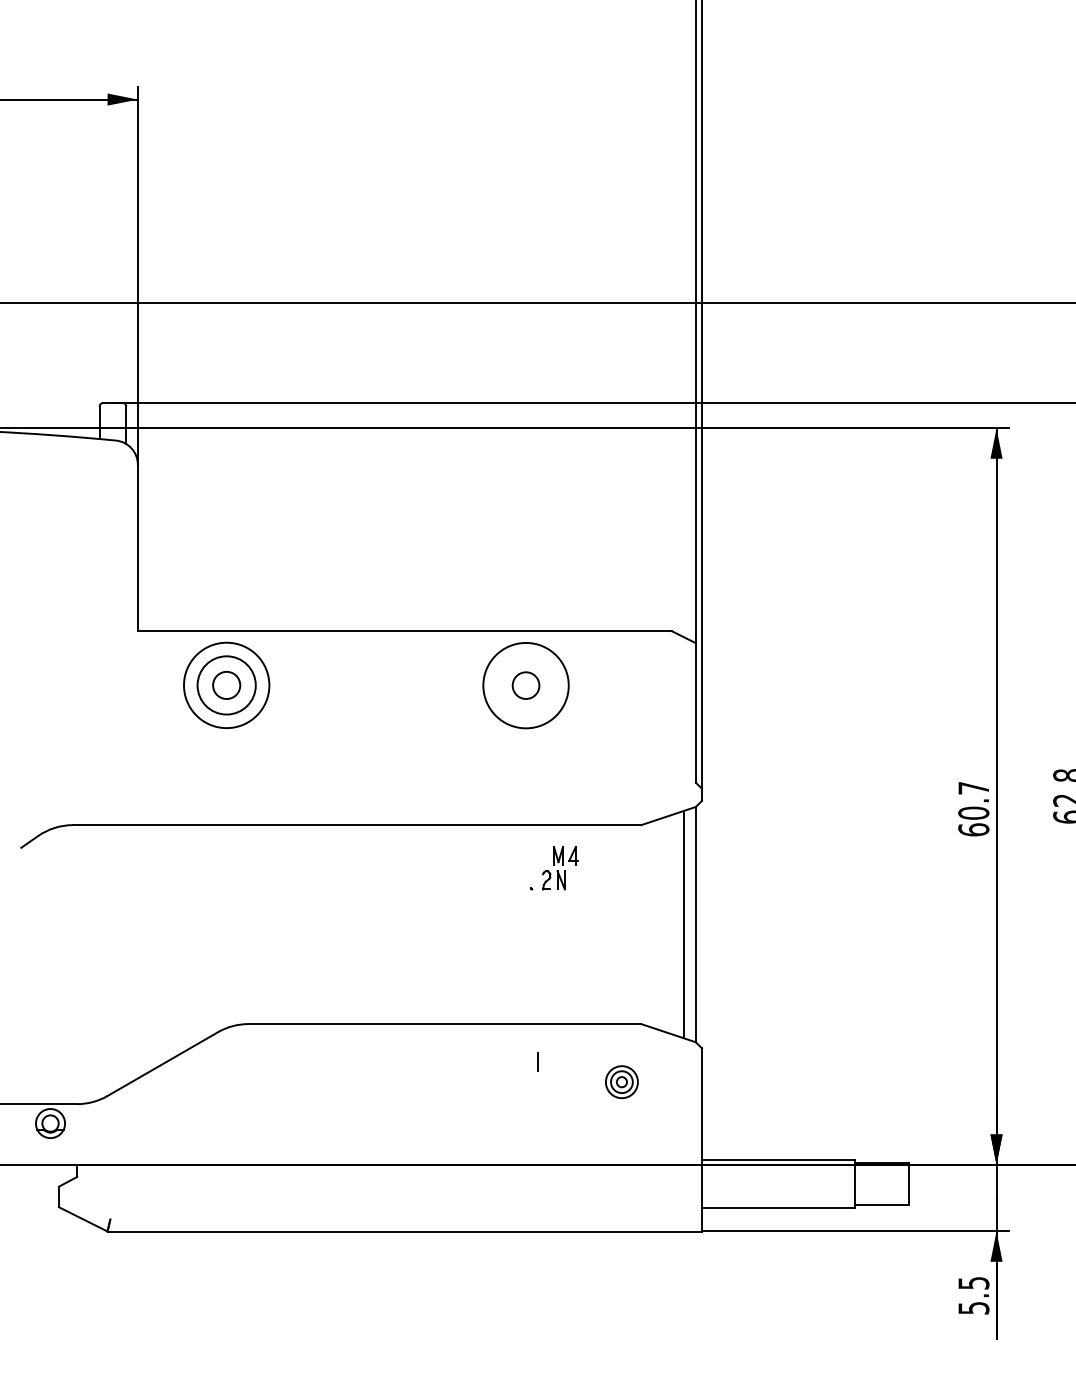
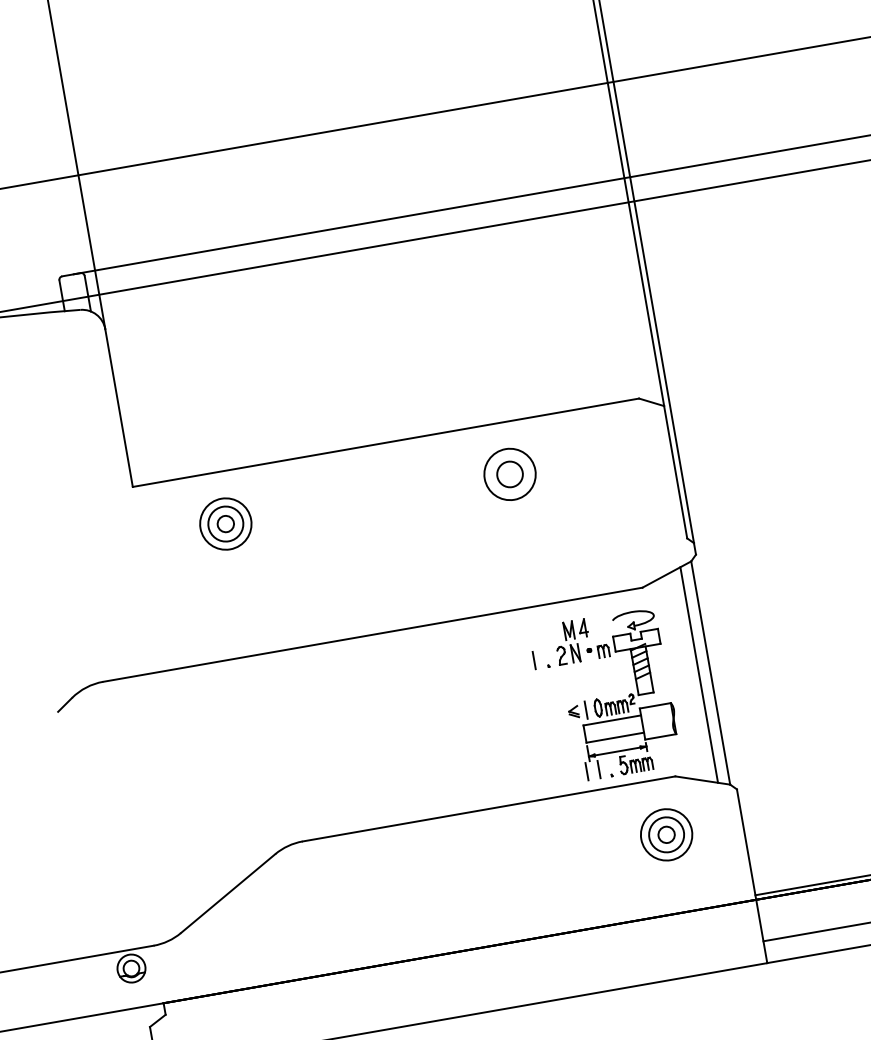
part: (225, 685) -> (224, 524), size x0.62
circle: (525, 685) -> (509, 474), size x0.62
part: (597, 930) -> (618, 694), added
line: (537, 1061) -> (534, 659), moved
part: (621, 1081) -> (666, 834), size x1.67

